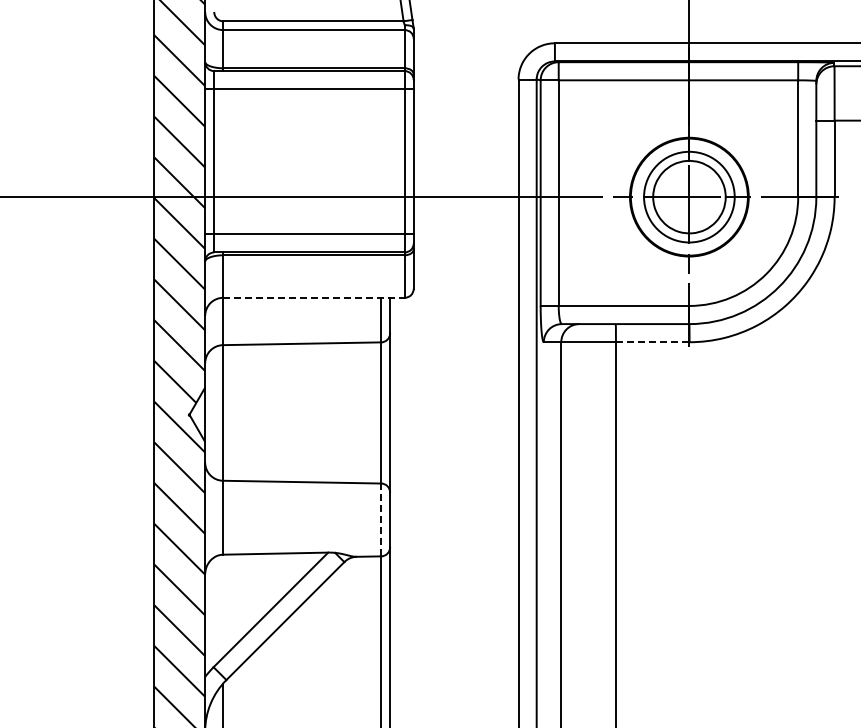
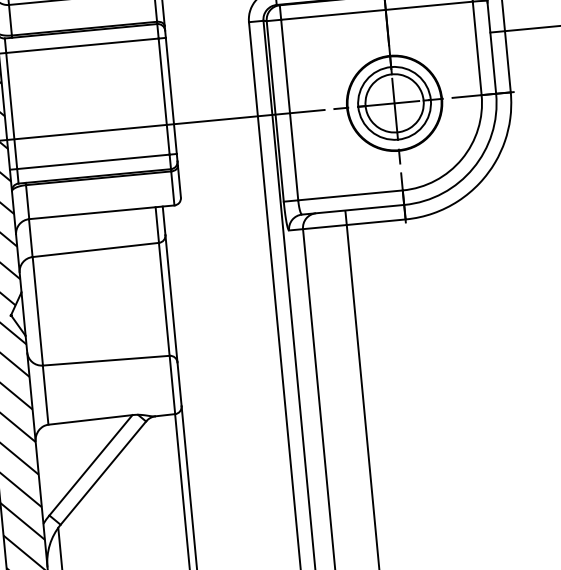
line: (314, 297) -> (102, 212), dashed -> solid
line: (652, 342) -> (376, 222), dashed -> solid
line: (381, 519) -> (172, 384), dashed -> solid

